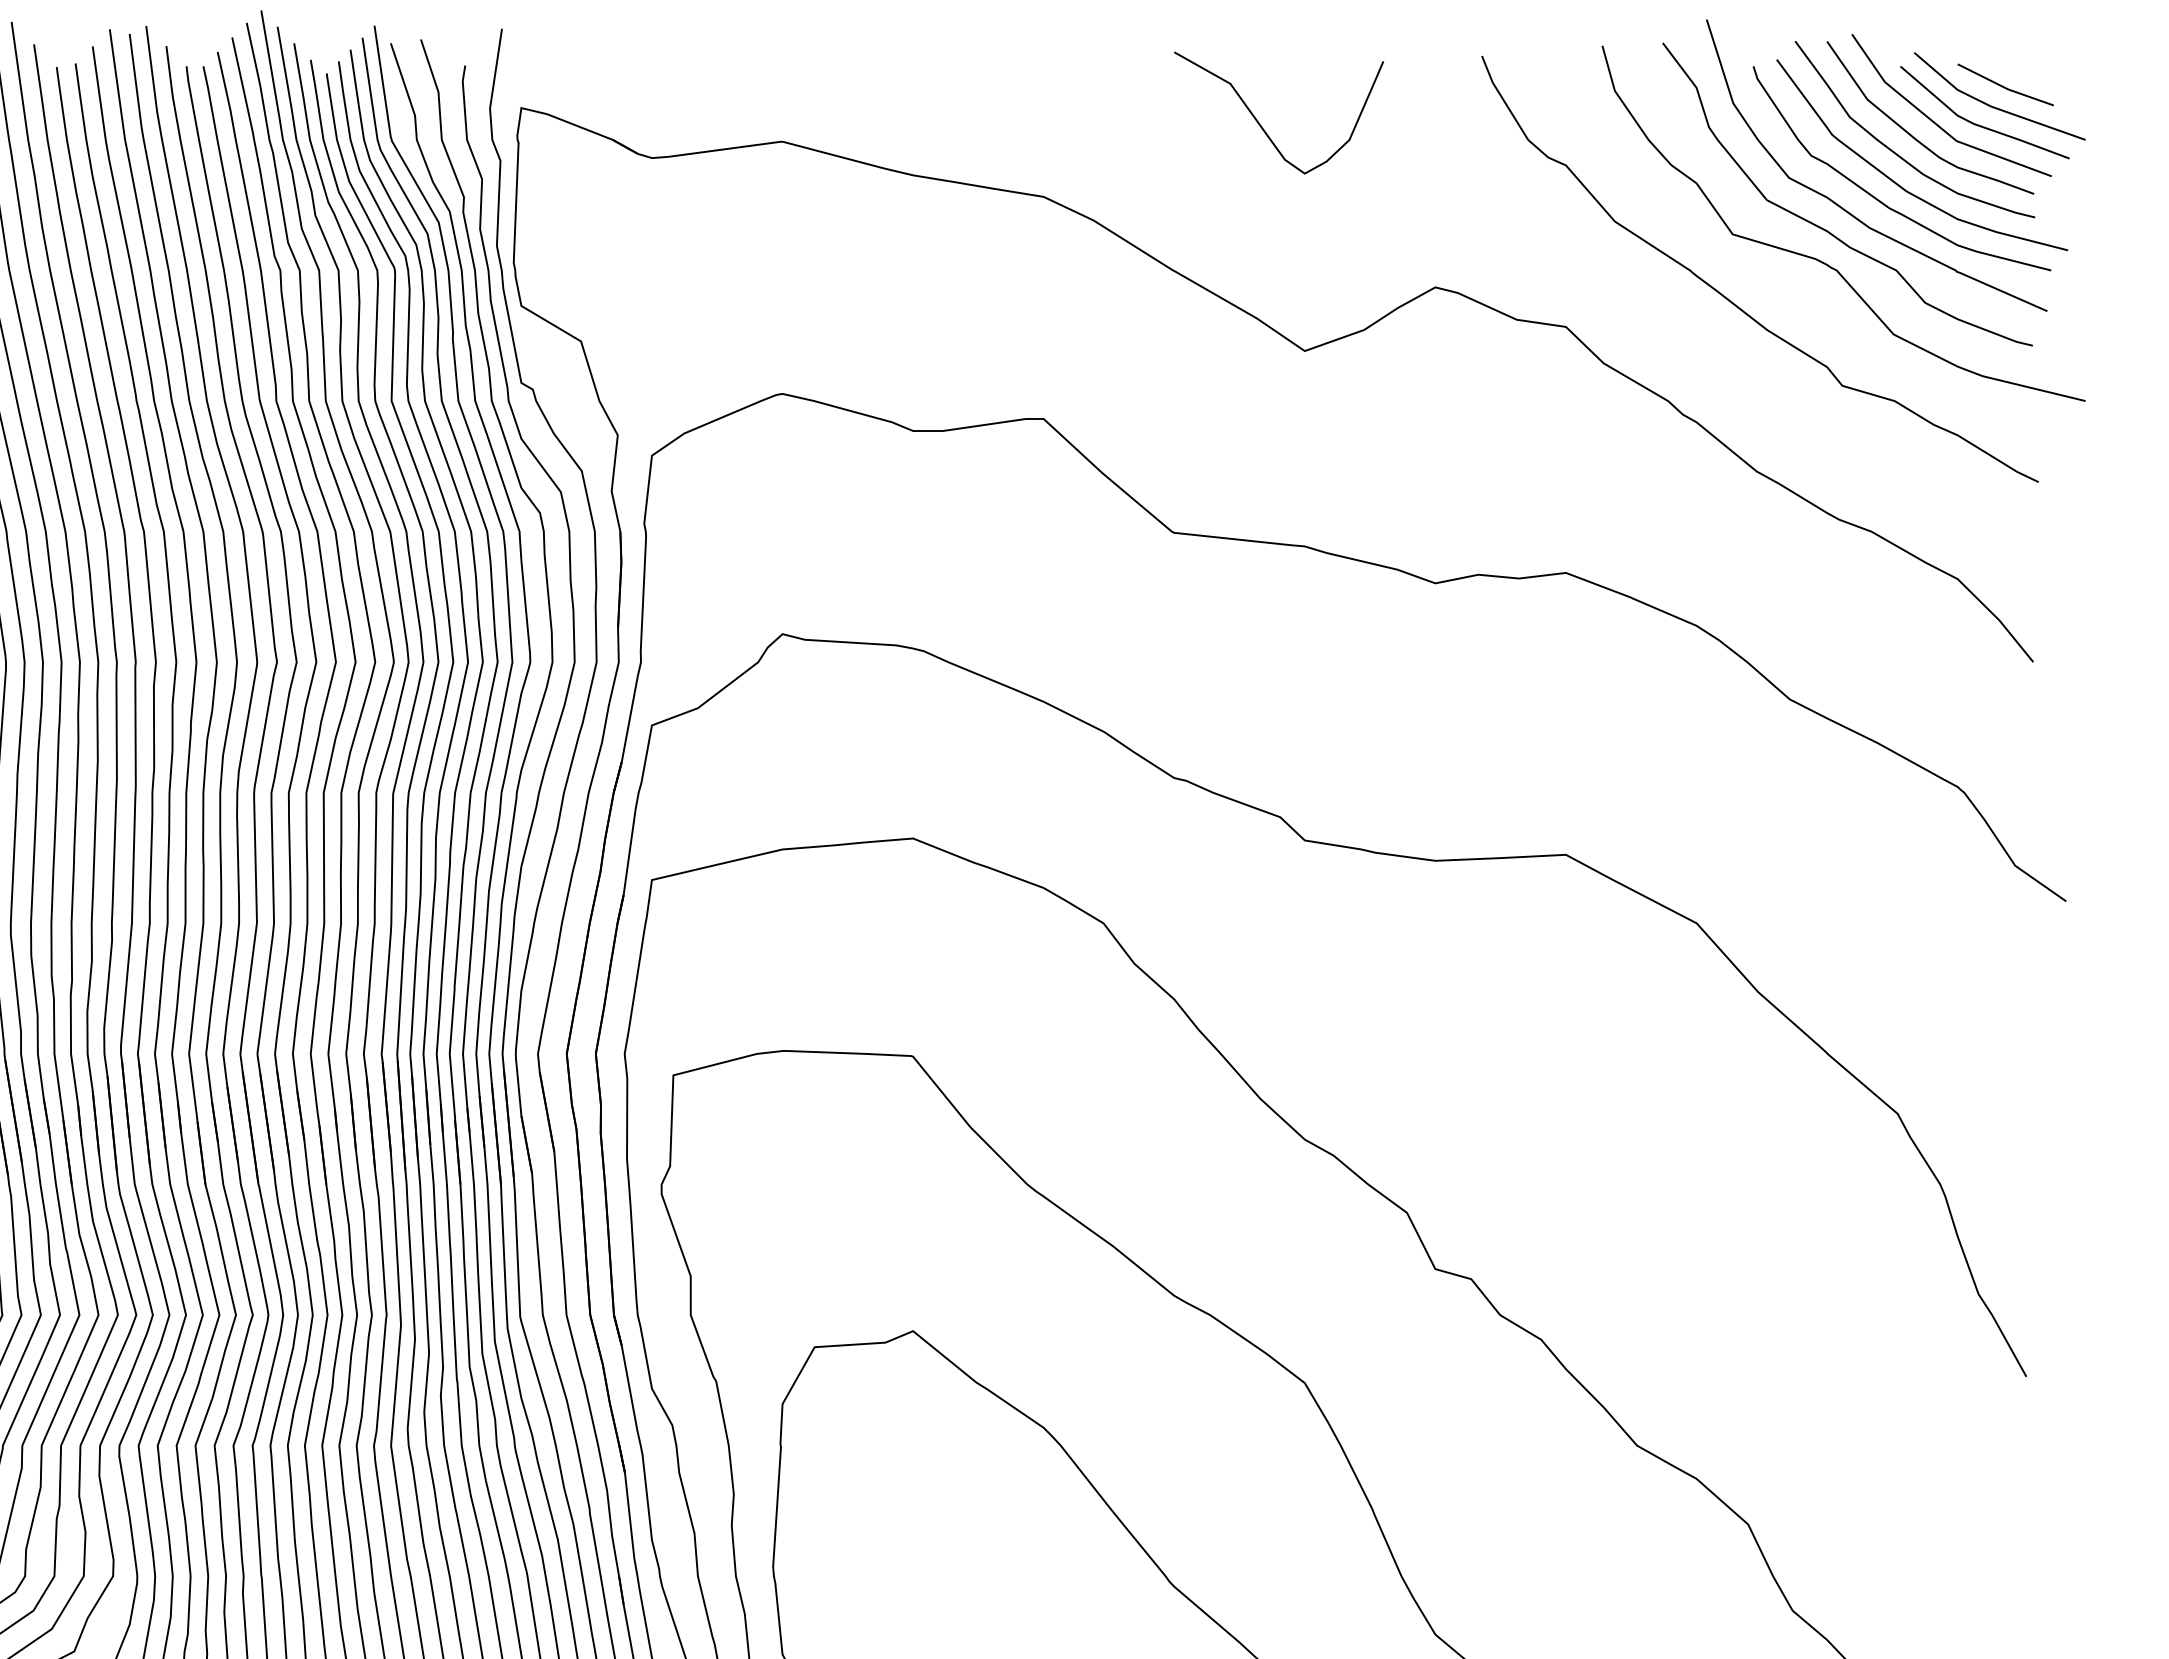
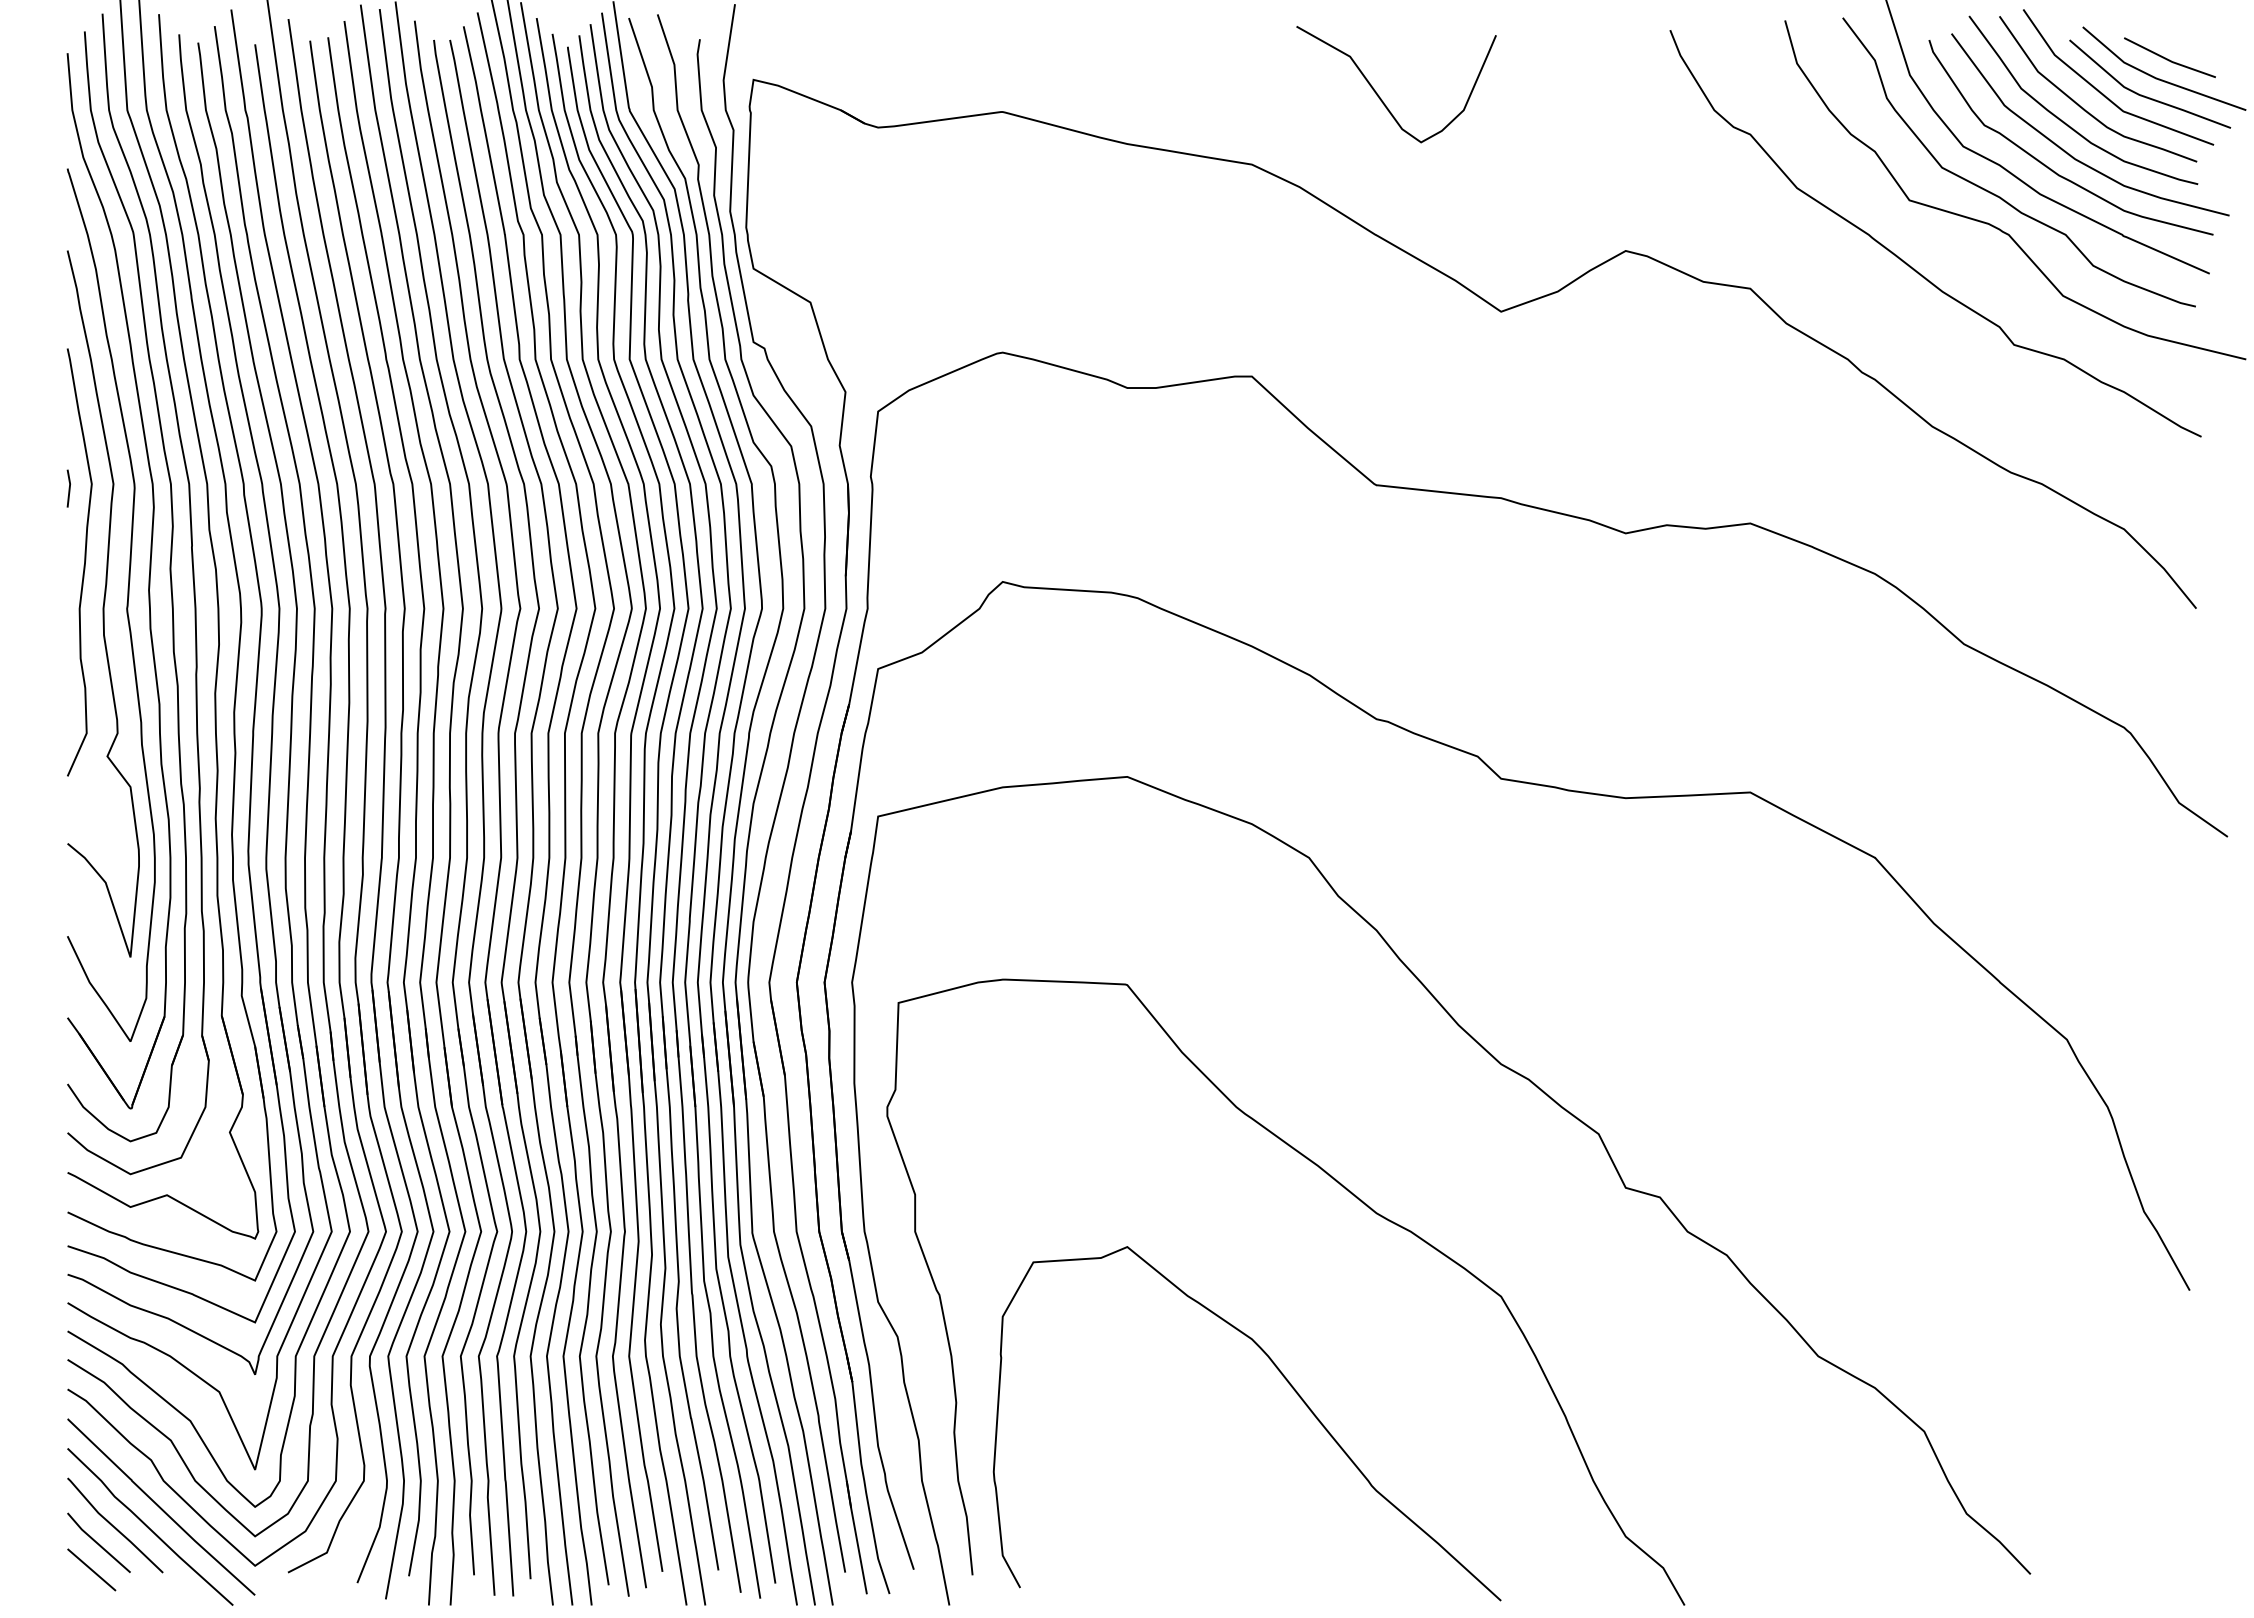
curve: (1261, 124) -> (1379, 95), moved

